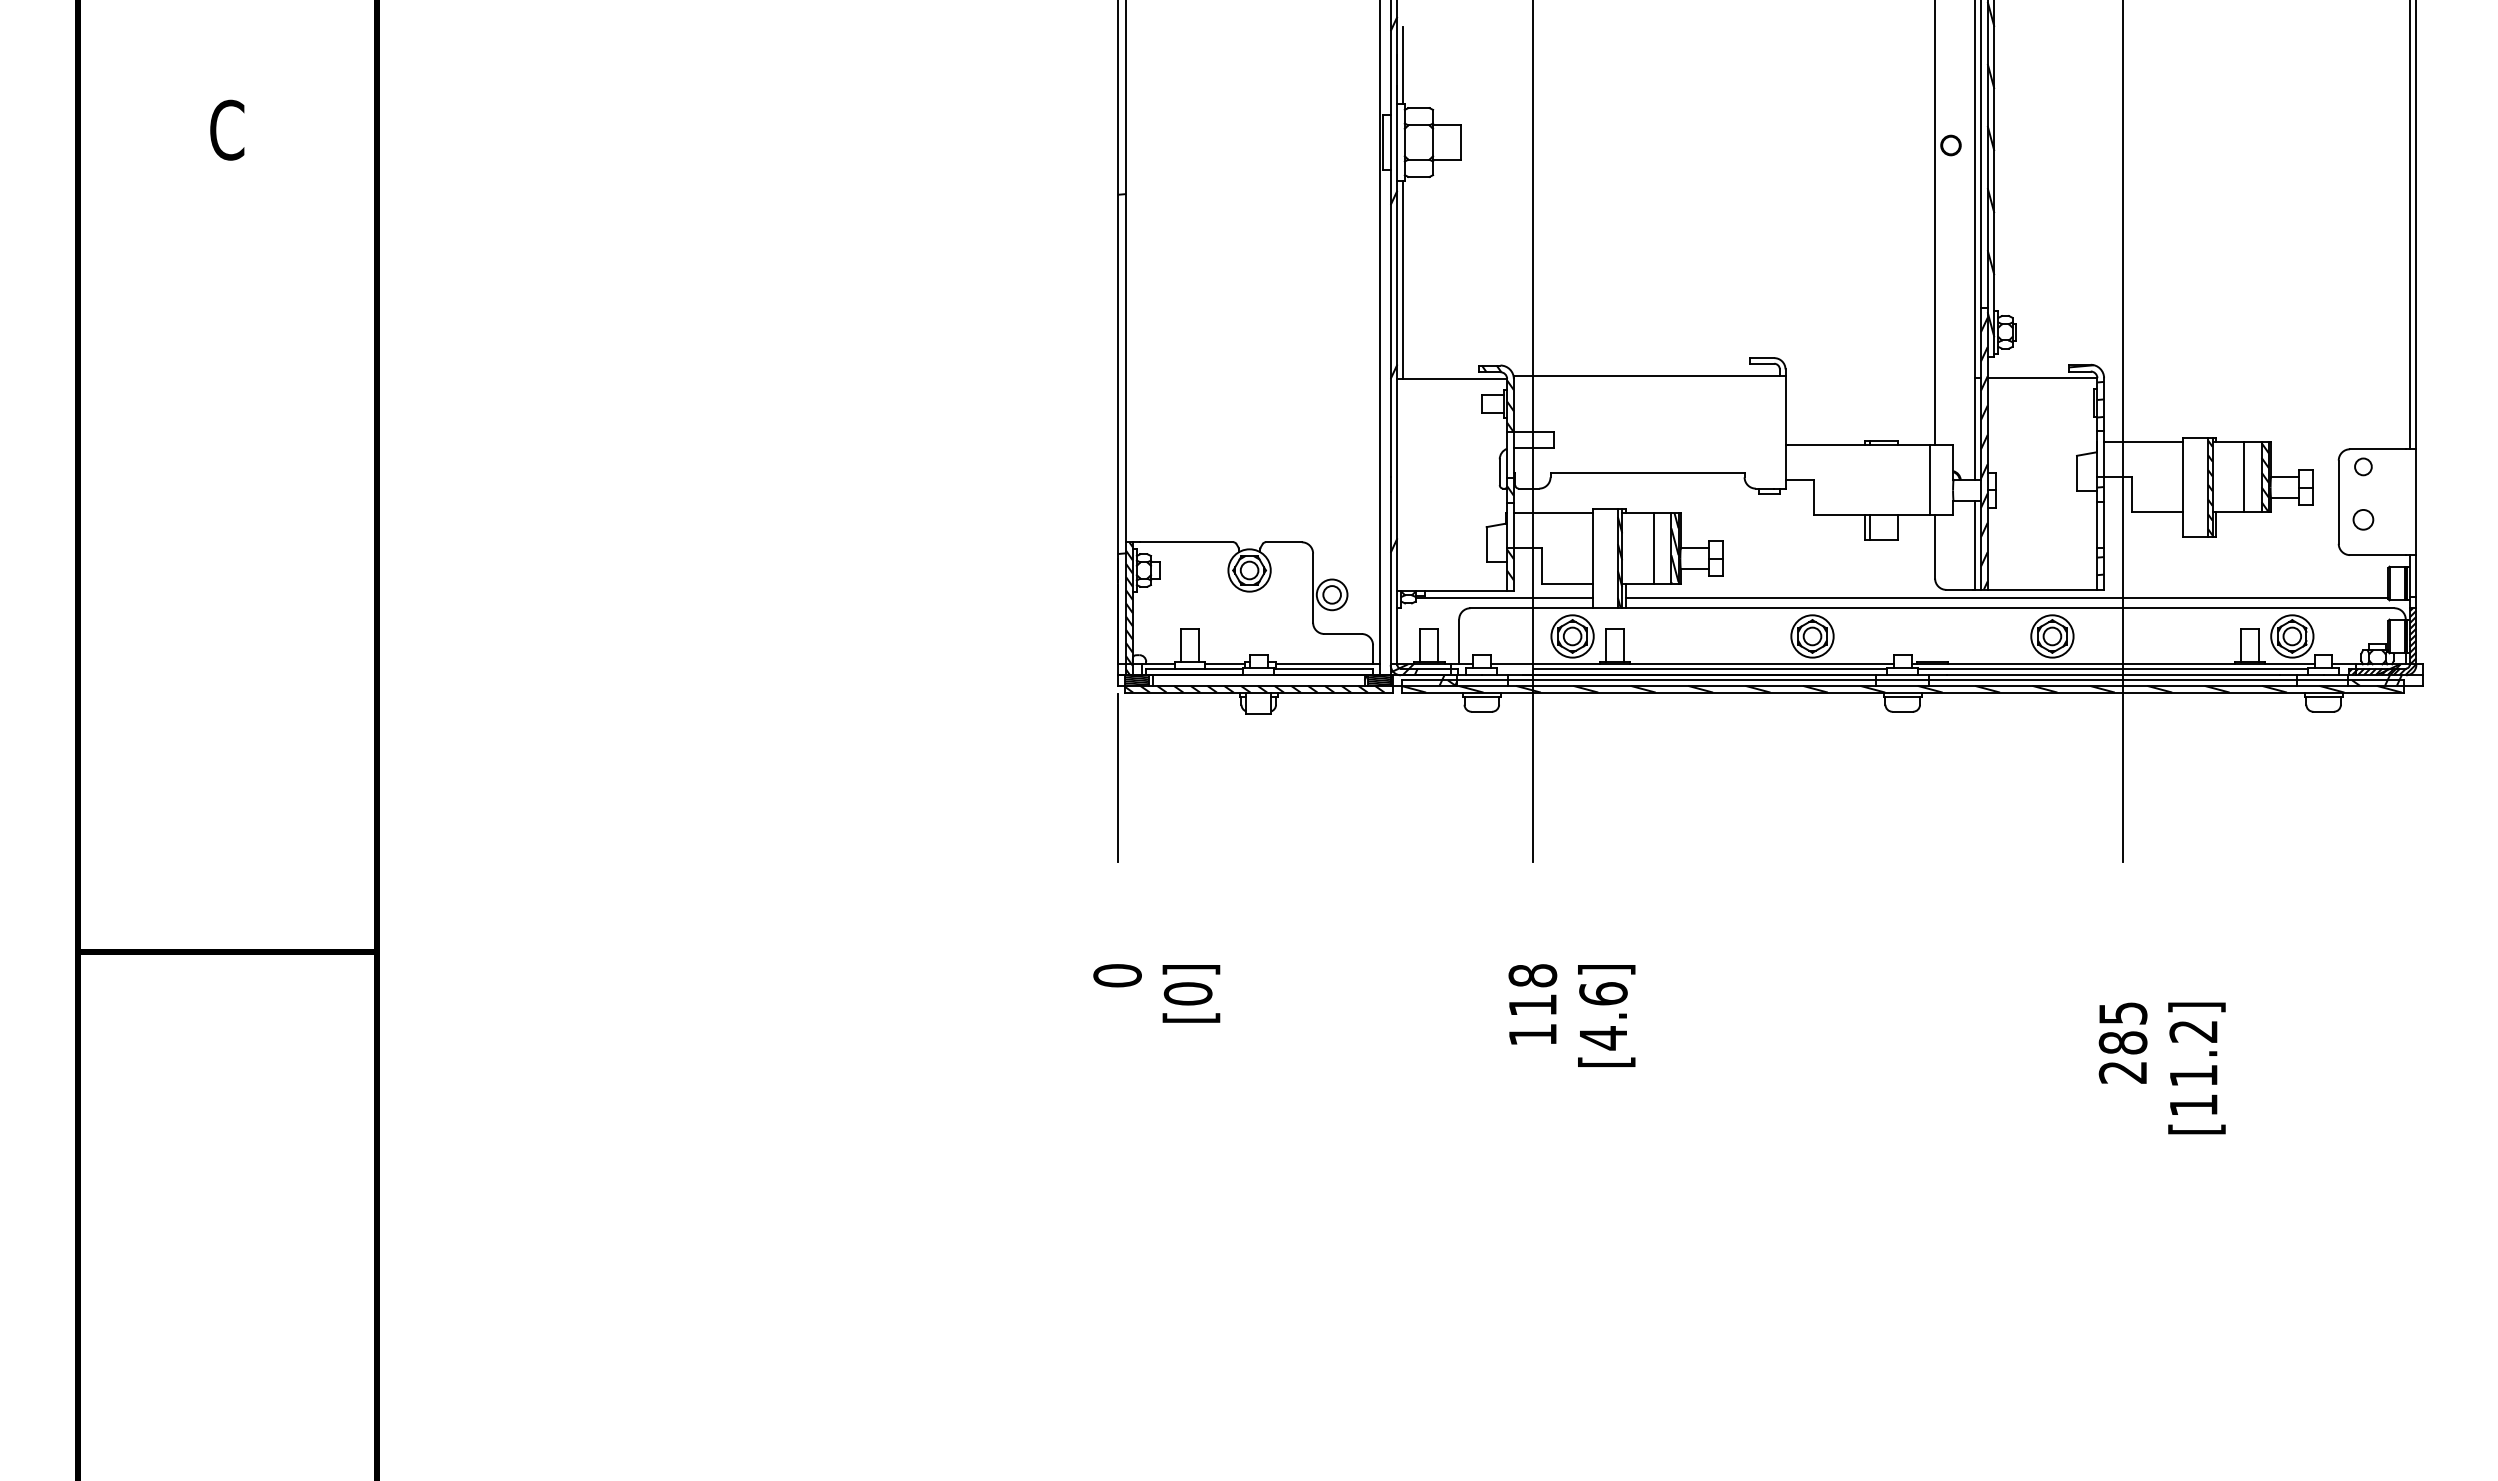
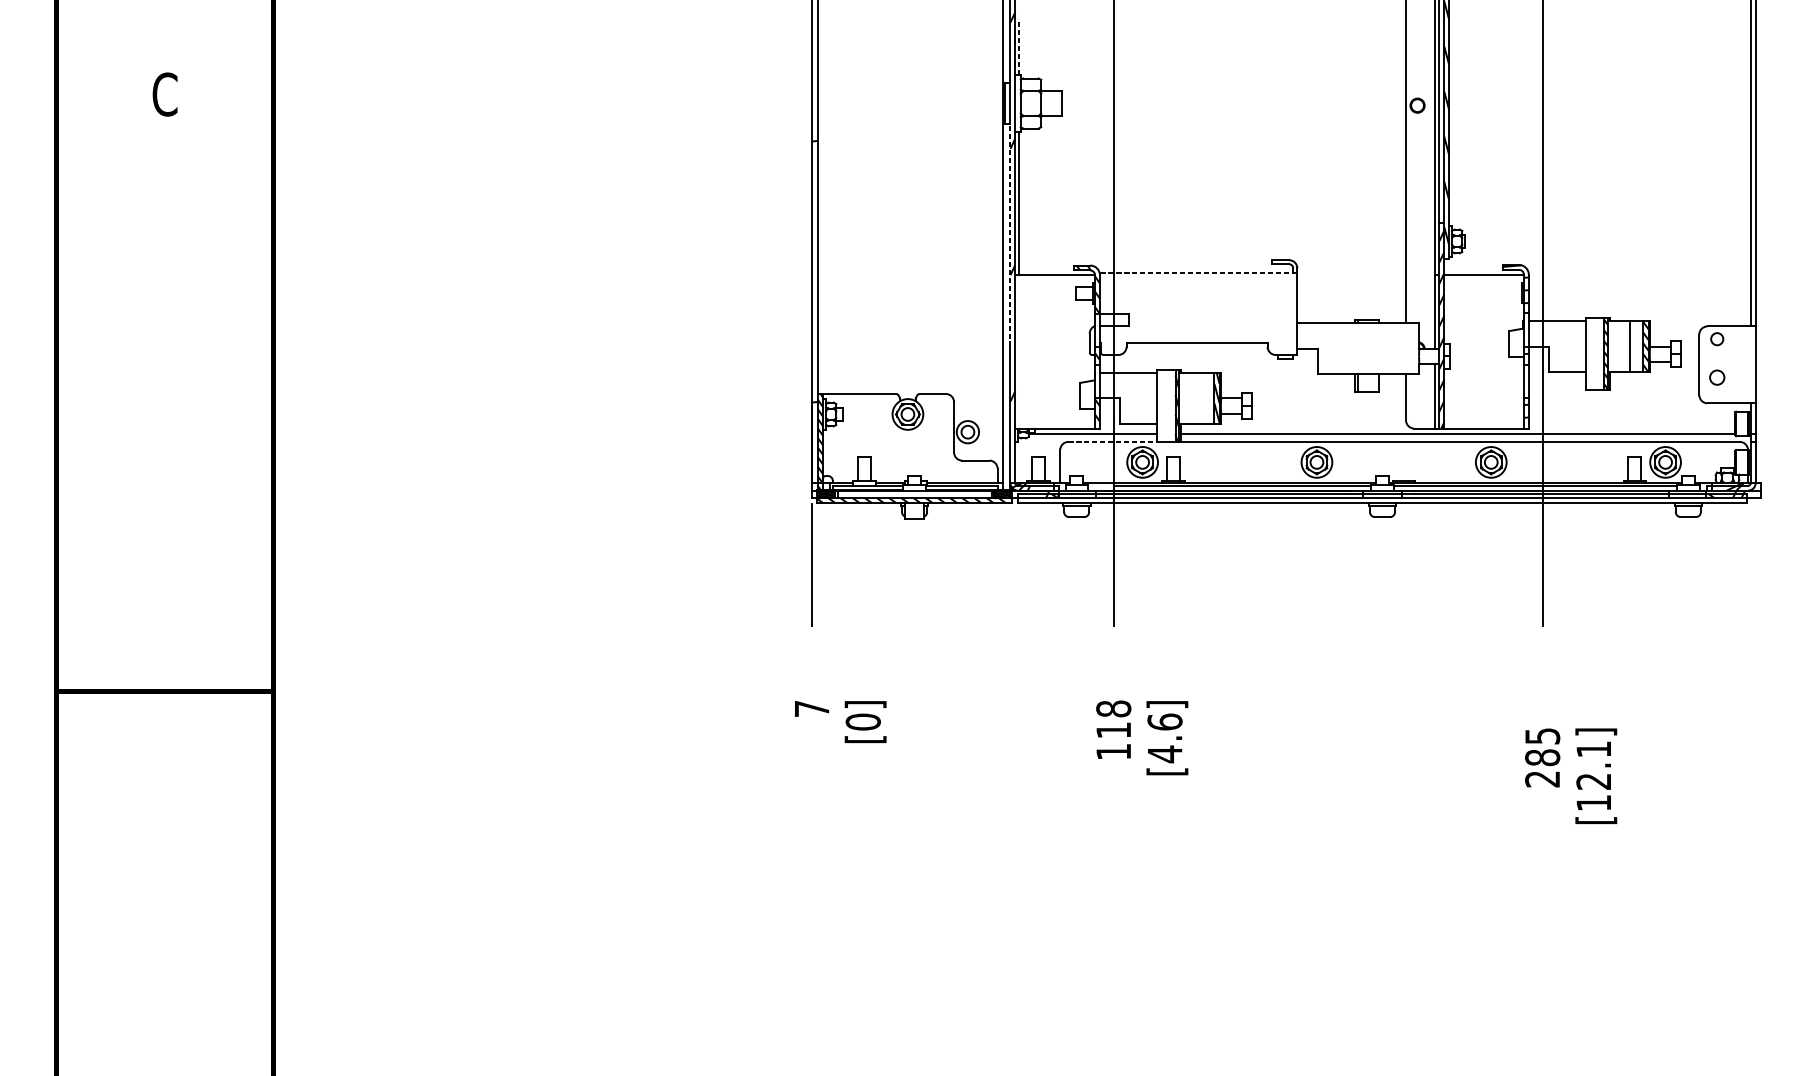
line: (1402, 64) -> (1019, 46), solid -> dashed
line: (1390, 323) -> (1010, 235), solid -> dashed
line: (1649, 375) -> (1198, 272), solid -> dashed
line: (1930, 479) -> (1402, 348), removed
line: (1653, 548) -> (1201, 398), removed
line: (1531, 608) -> (1112, 442), solid -> dashed
hatch: (2382, 641) -> (1731, 466), removed
hatch: (1901, 688) -> (1381, 500), removed
text: (1117, 975) -> (811, 708), 0 -> 7
text: (2193, 1054) -> (1593, 766), [11.2] -> [12.1]

